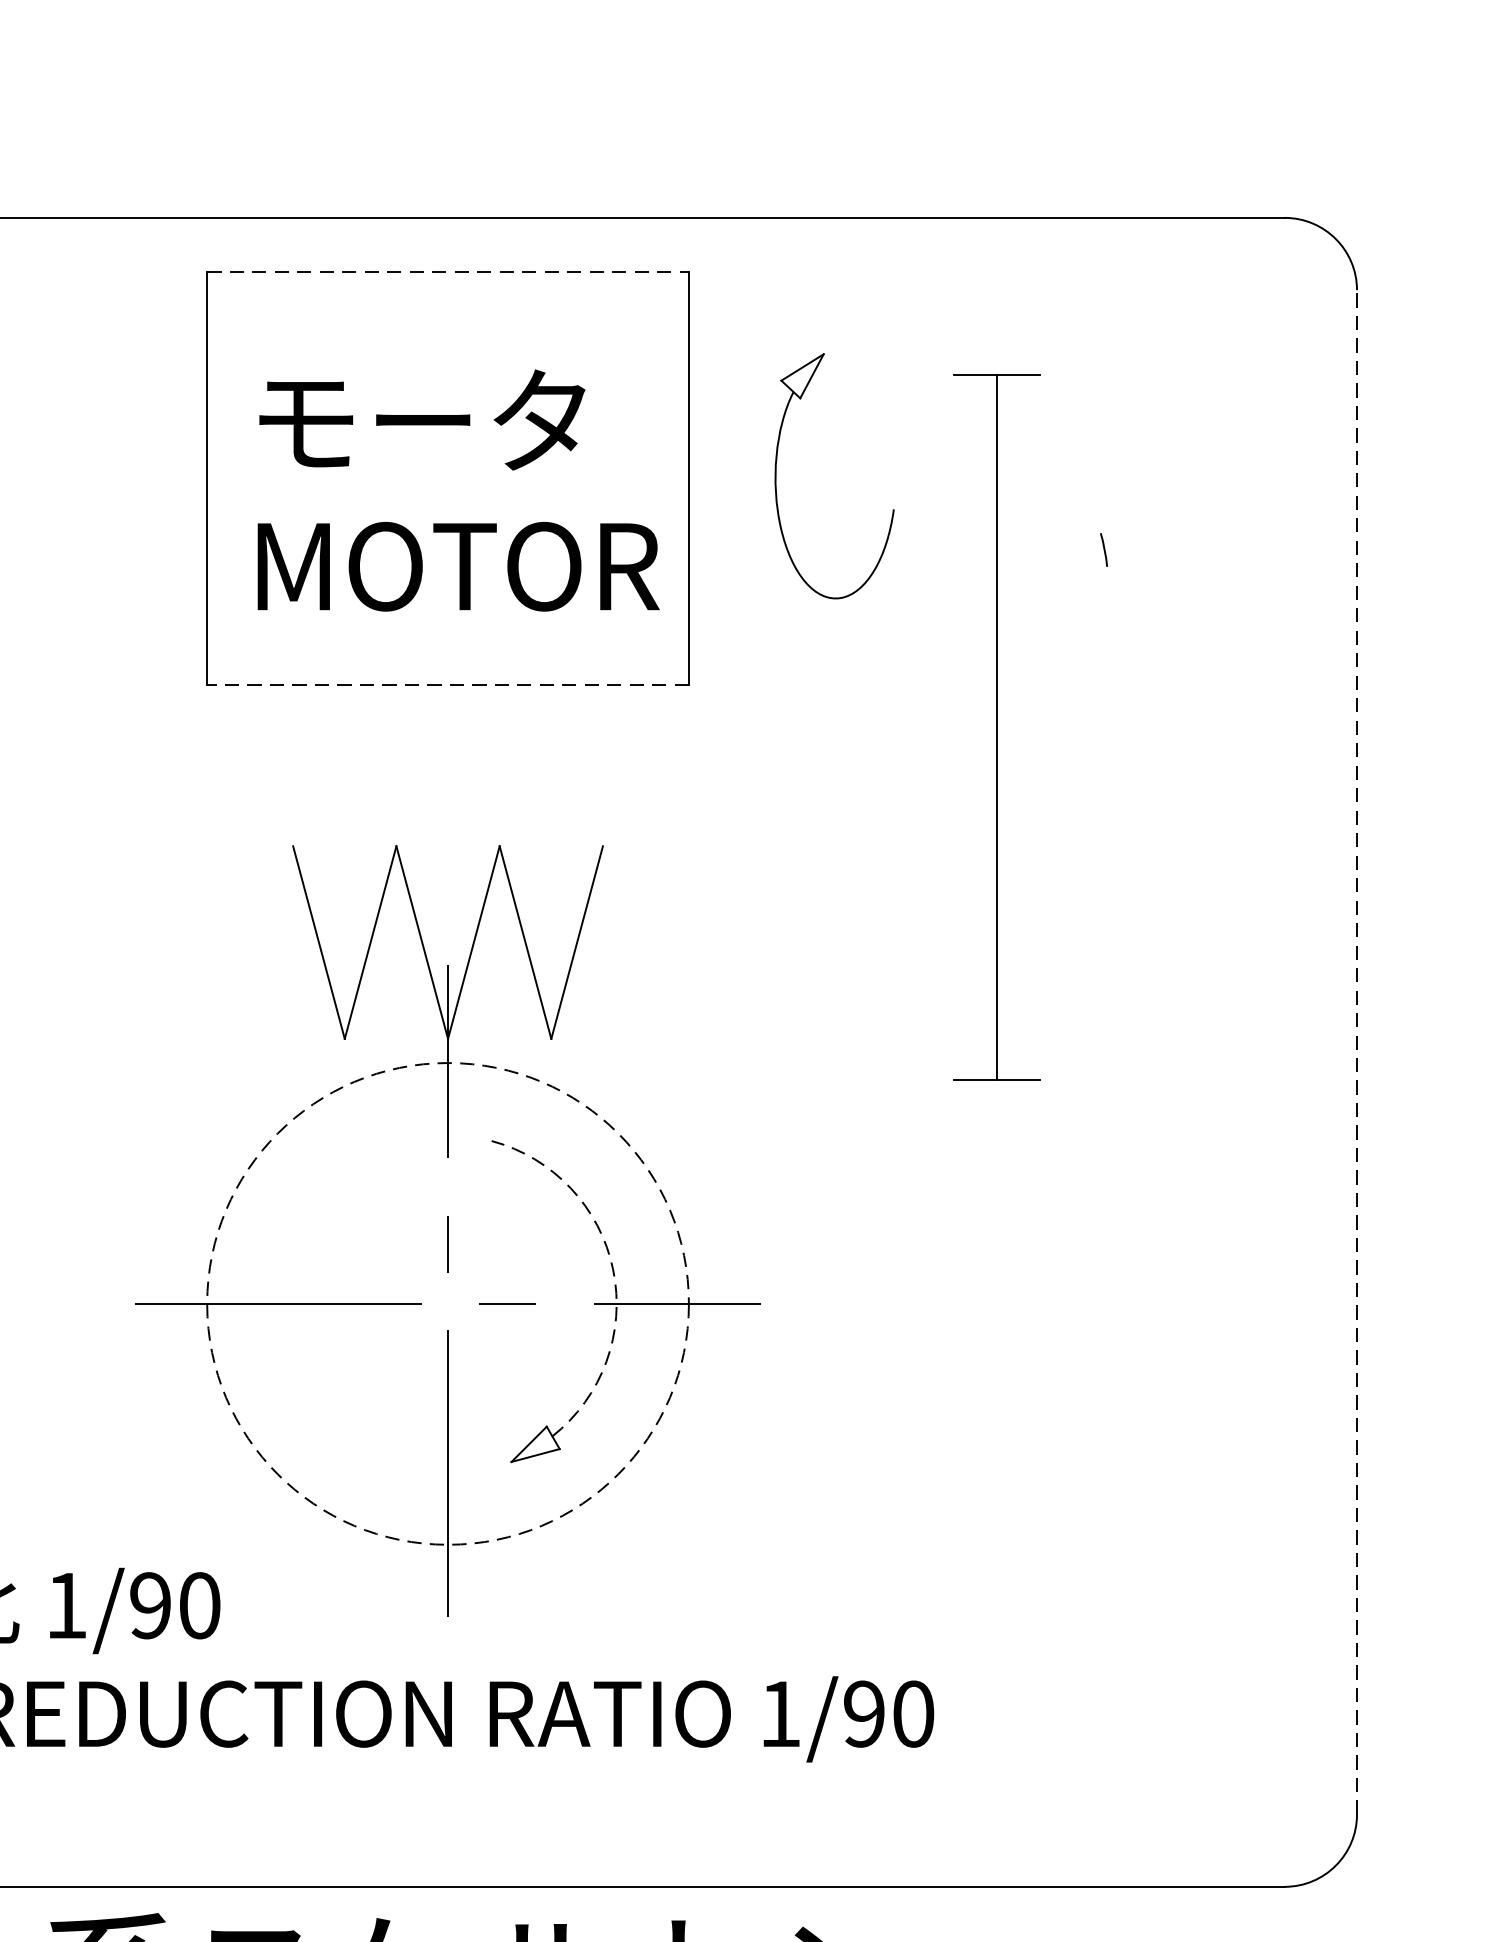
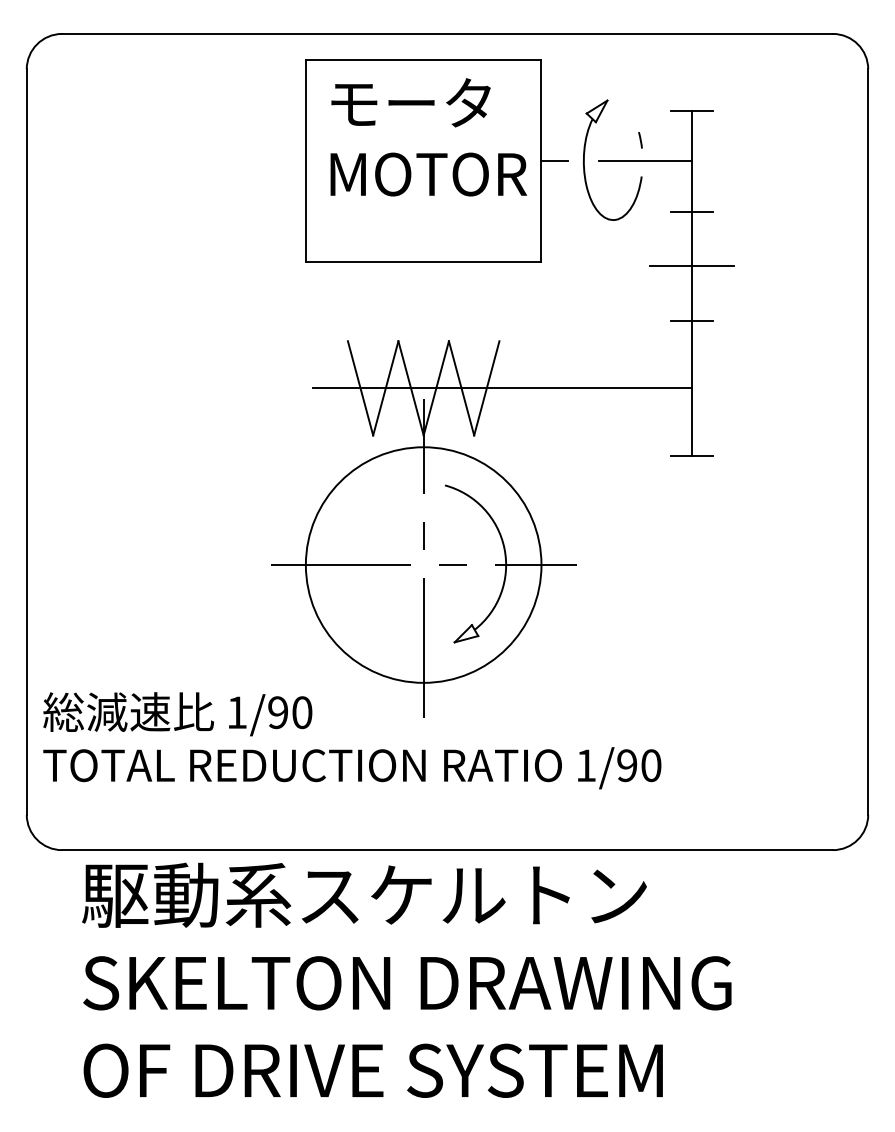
line: (447, 272) -> (423, 60), dashed -> solid
line: (715, 478) -> (554, 161), added
line: (901, 478) -> (645, 161), added
text: (457, 490) -> (428, 137), moved
line: (1104, 550) -> (640, 140), moved
line: (997, 580) -> (692, 211), added
line: (447, 685) -> (423, 262), dashed -> solid
line: (995, 693) -> (691, 266), added
line: (997, 805) -> (692, 321), added
line: (609, 942) -> (502, 388), added
line: (1357, 1053) -> (868, 442), dashed -> solid
arc: (613, 1270) -> (504, 548), dashed -> solid
circle: (447, 1302) -> (423, 564), dashed -> solid

